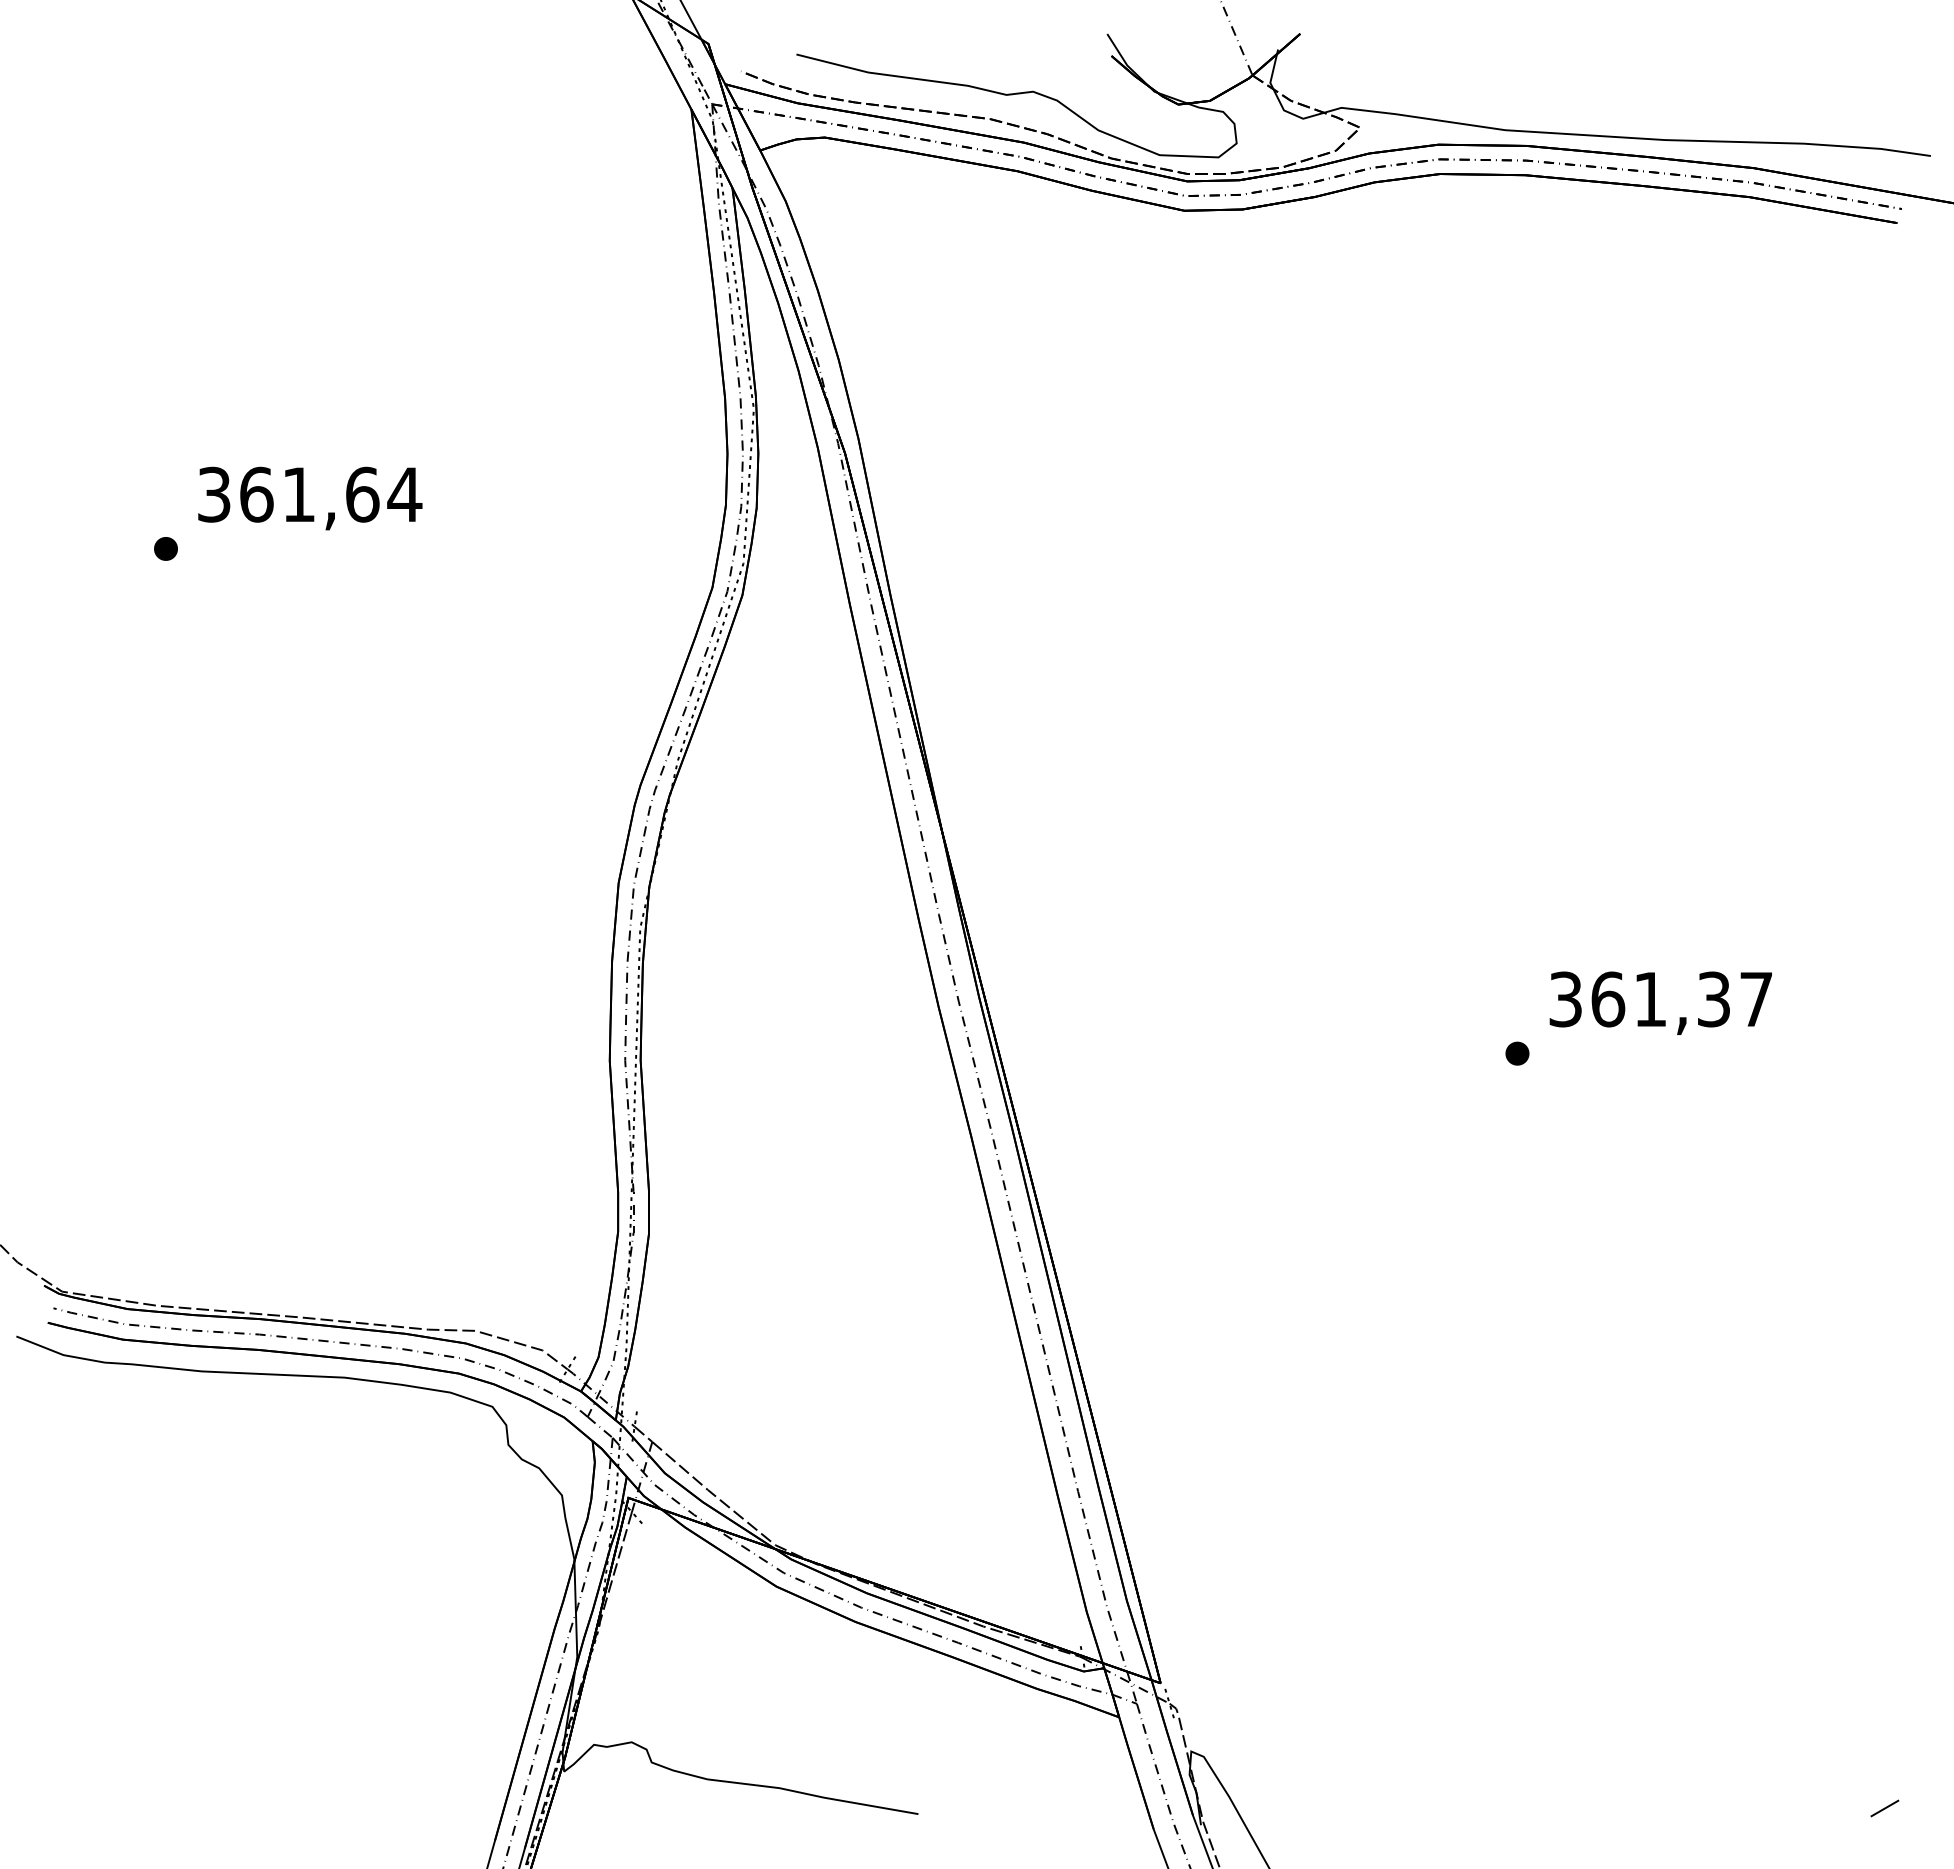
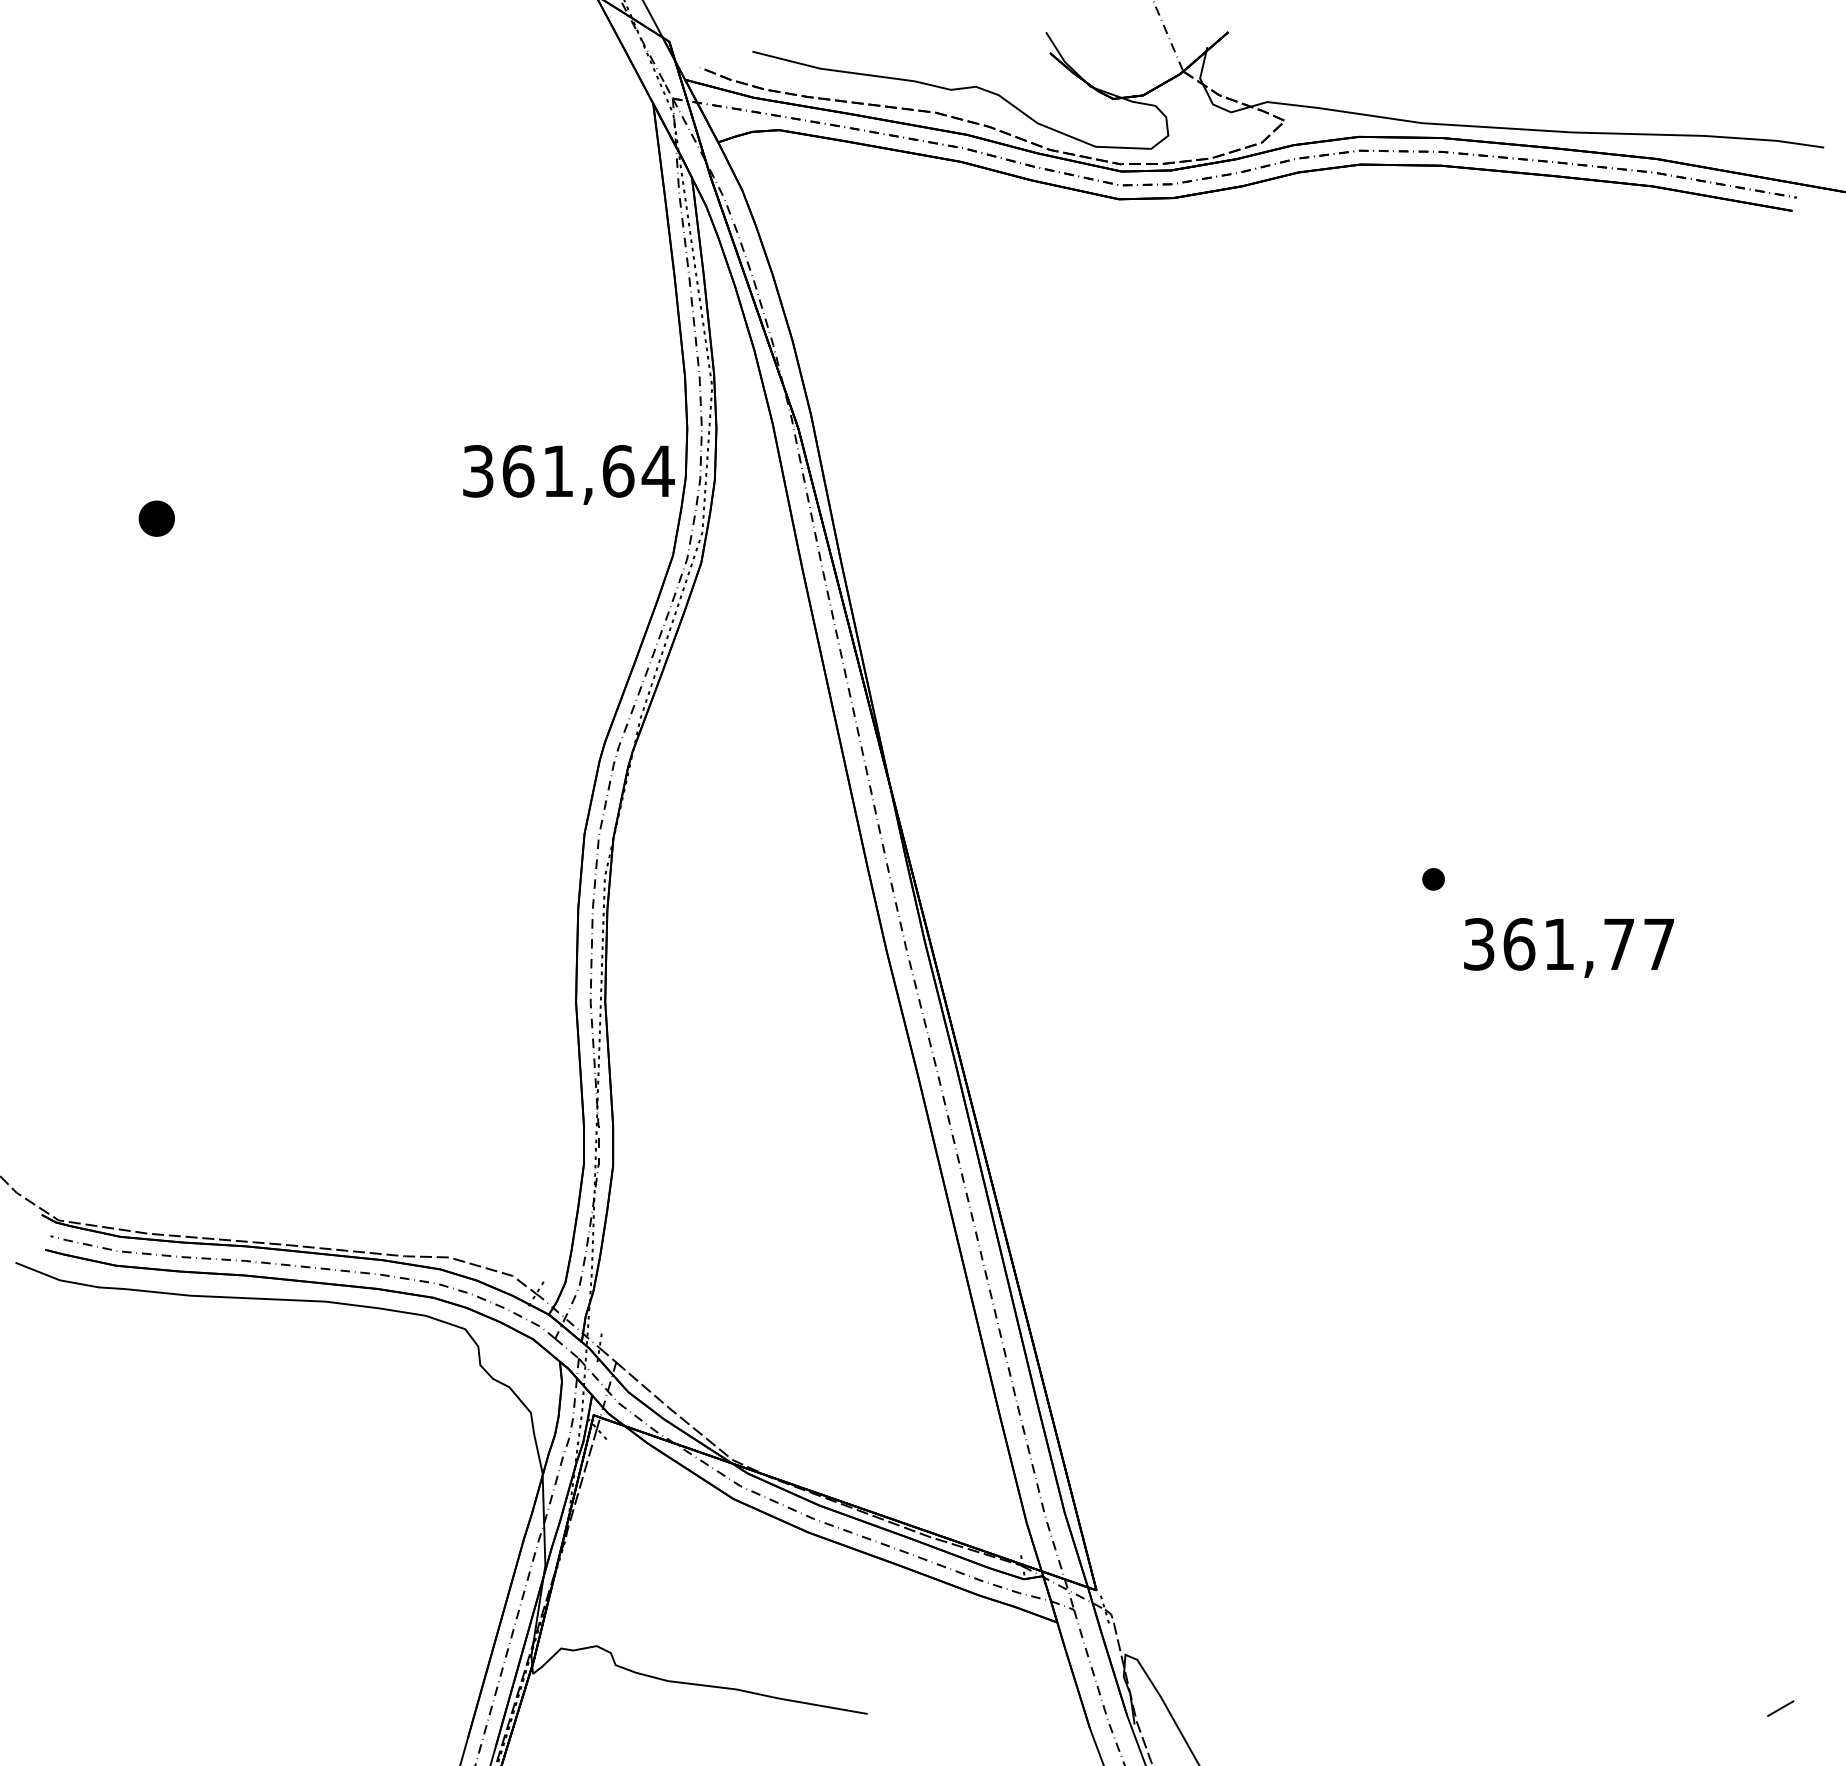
text: (310, 498) -> (569, 474), moved
part: (165, 548) -> (156, 518), size x1.6
text: (1713, 999) -> (1618, 944), 361,37 -> 361,77
part: (1517, 1053) -> (1433, 879), moved

